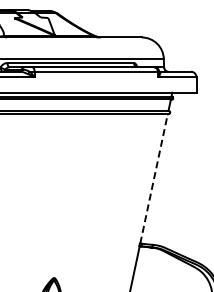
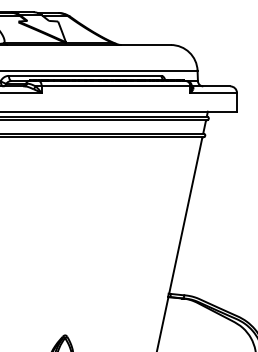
line: (154, 178) -> (186, 215), dashed -> solid

